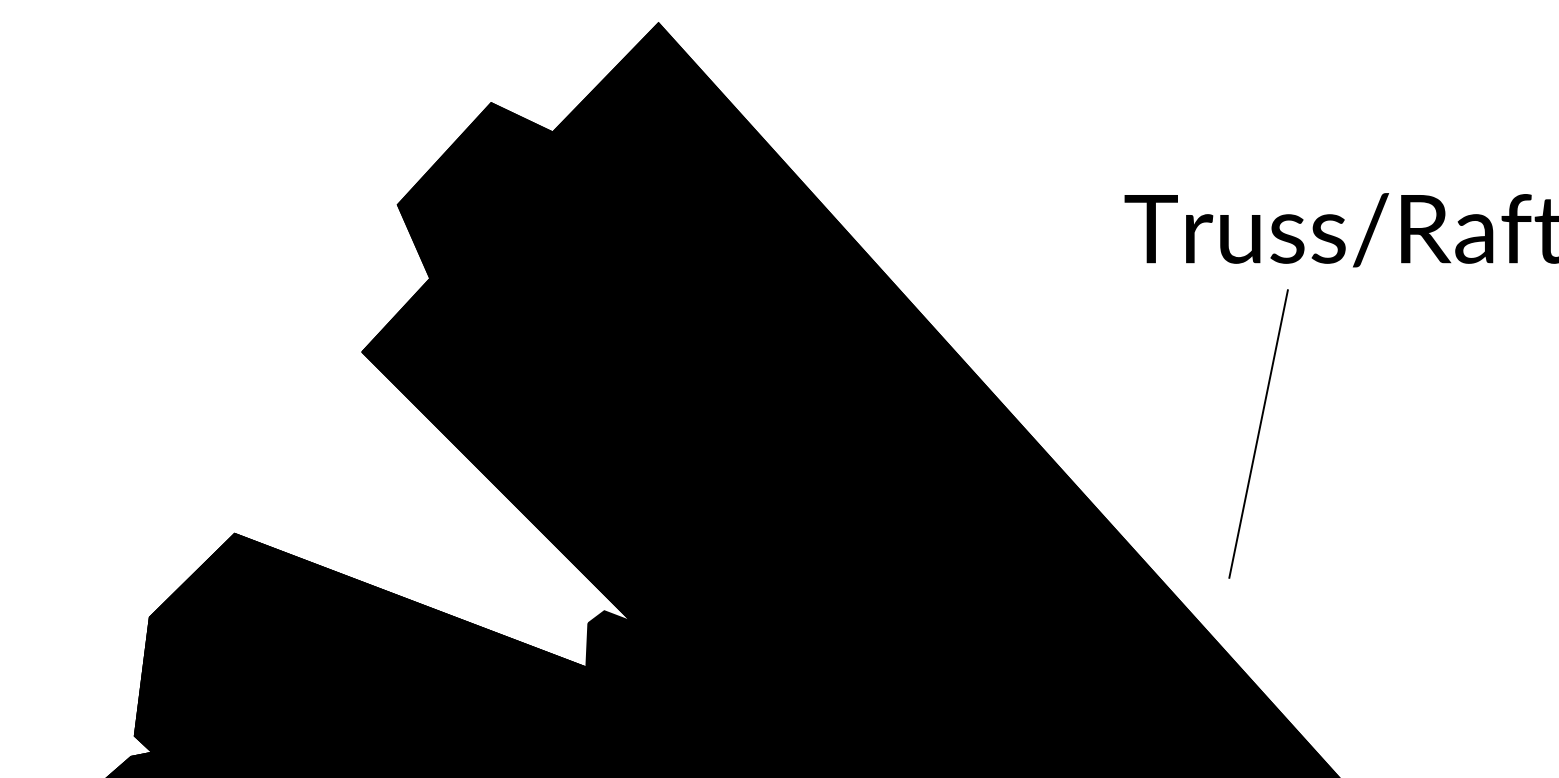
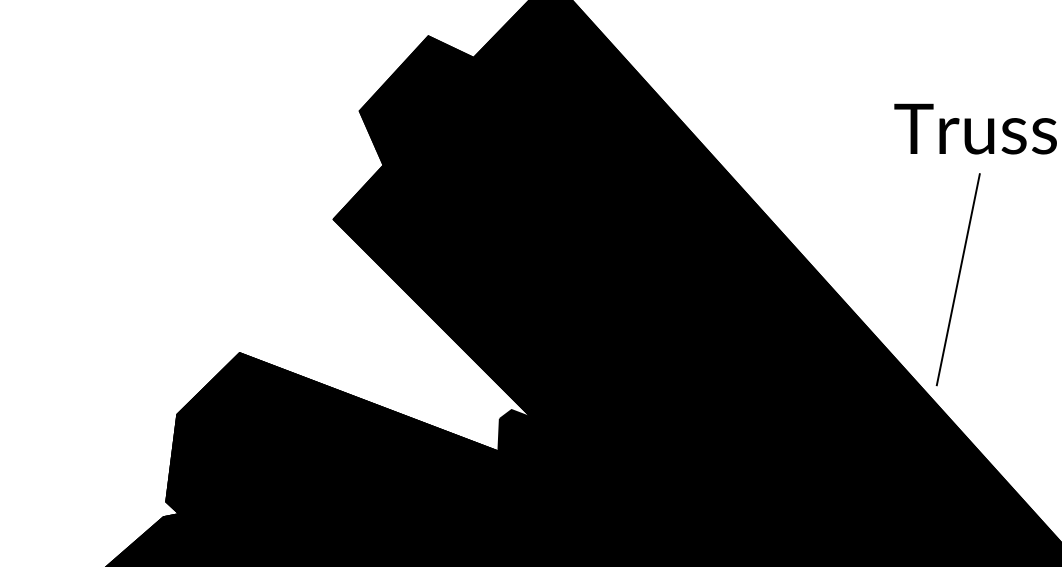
line: (1258, 433) -> (958, 279), moved

